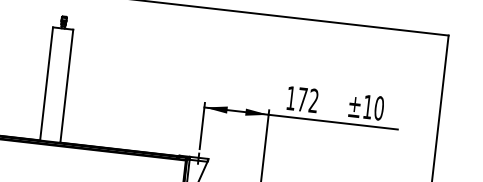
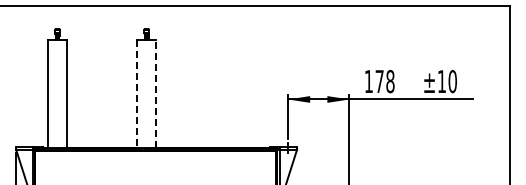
line: (46, 84) -> (137, 94), solid -> dashed
line: (66, 86) -> (156, 94), solid -> dashed
text: (313, 100) -> (390, 81), 172 -> 178

